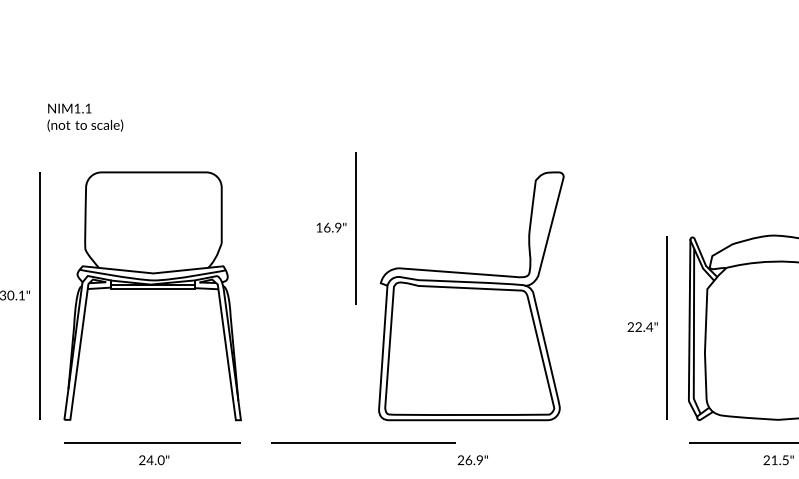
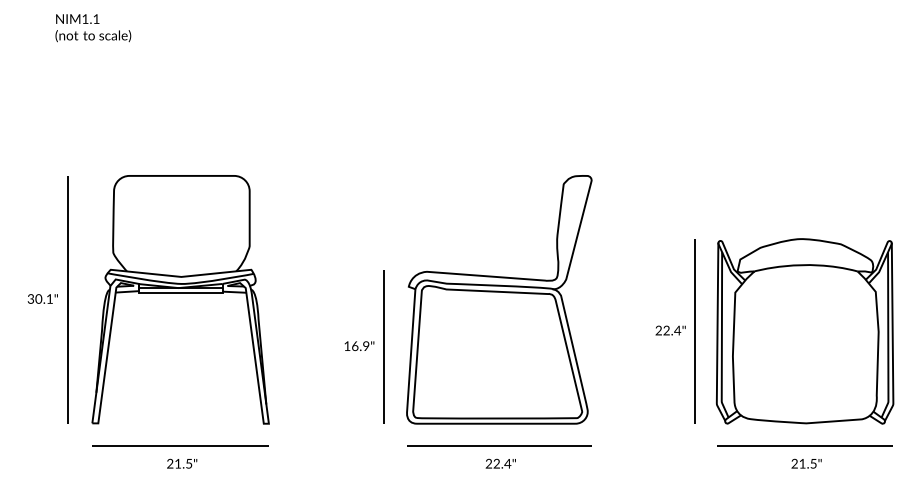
text: (85, 117) -> (93, 28), moved
part: (336, 227) -> (364, 346), moved
line: (363, 441) -> (499, 445), moved
text: (155, 459) -> (183, 463), 24.0" -> 21.5"
text: (474, 459) -> (502, 463), 26.9" -> 22.4"

